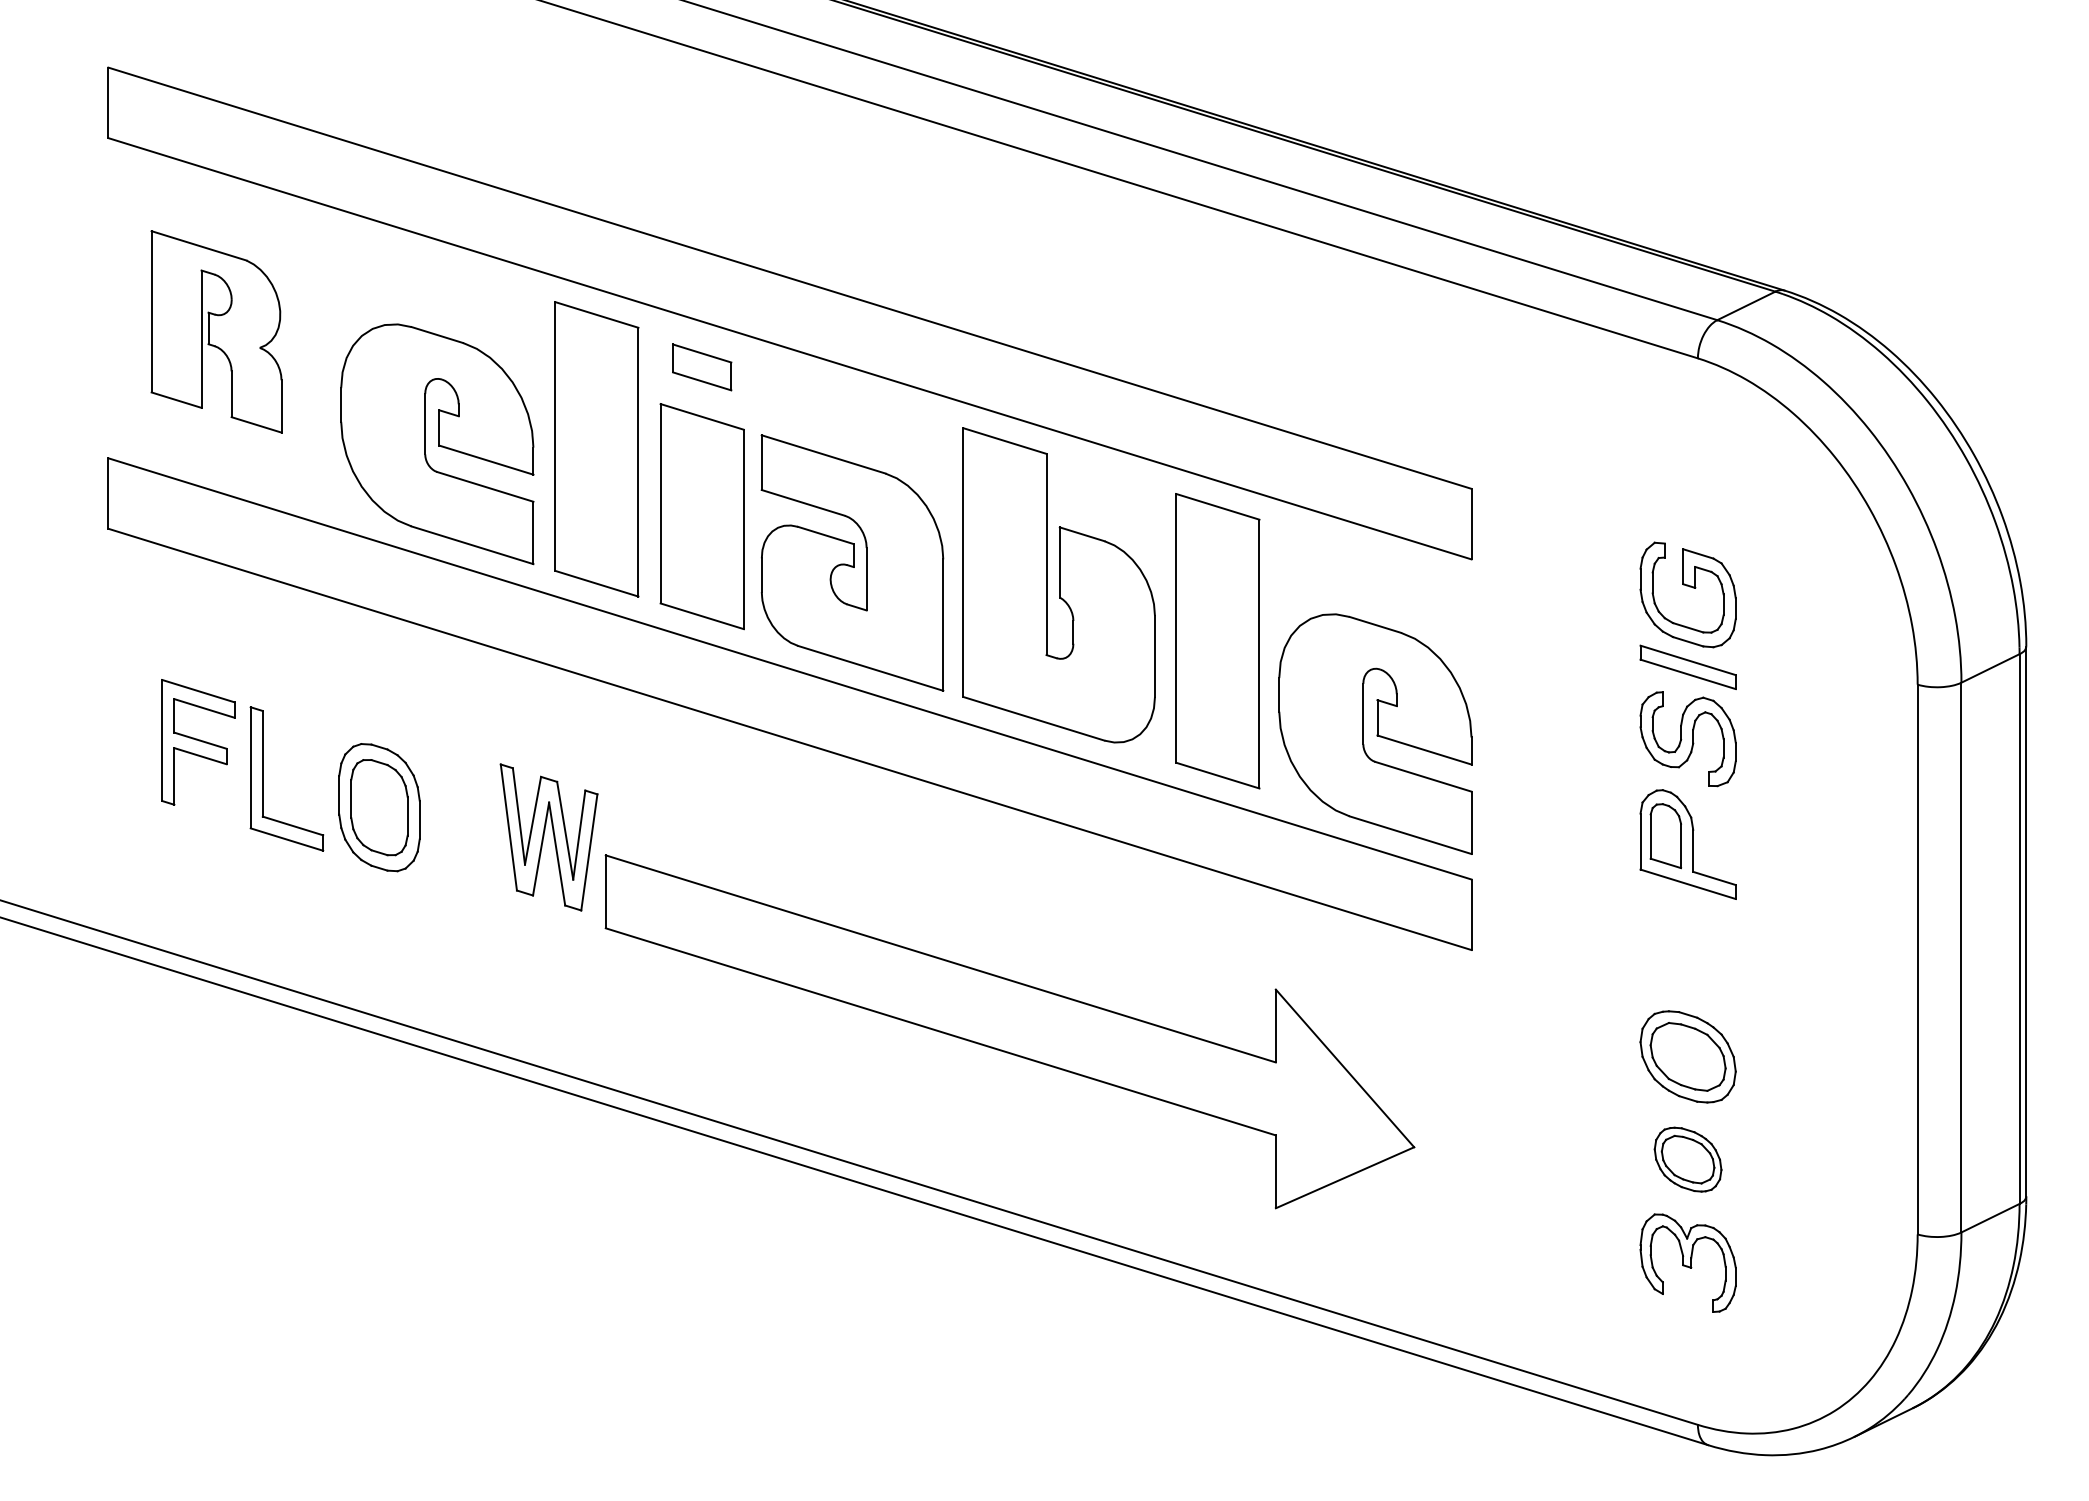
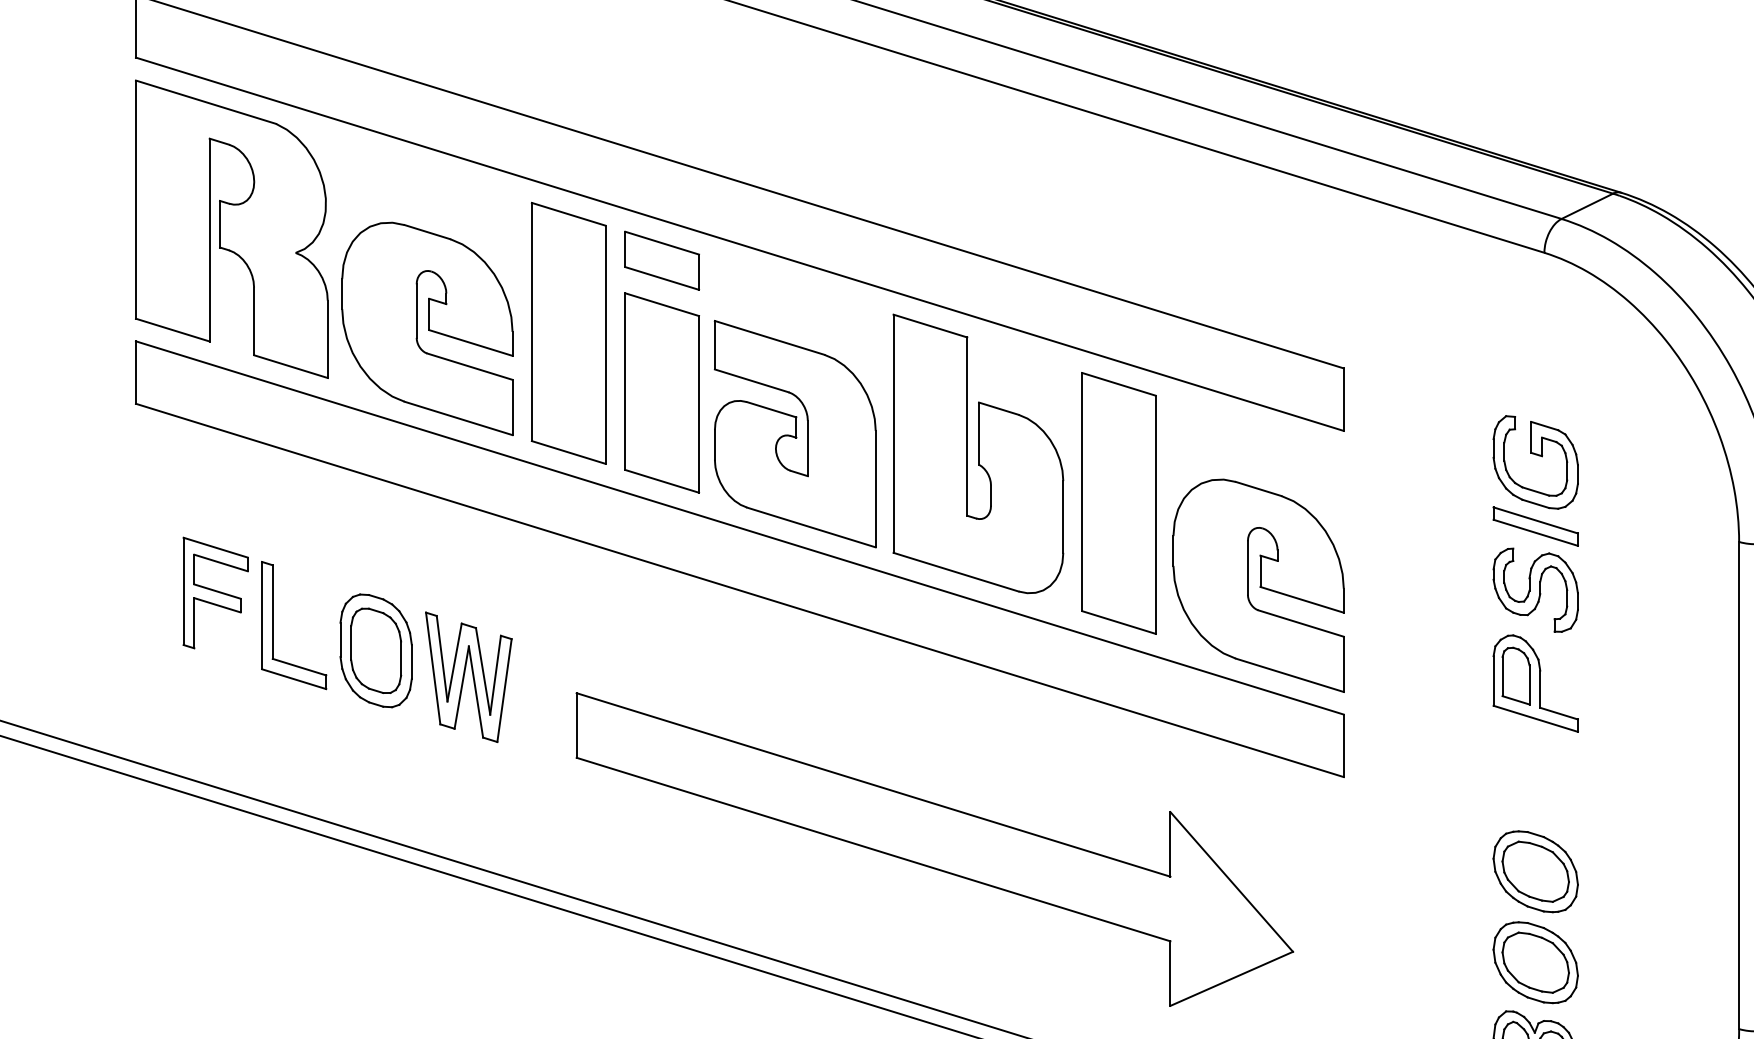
part: (216, 331) -> (231, 228), size x1.67
part: (701, 367) -> (661, 260), size x1.43
part: (548, 837) -> (468, 677), moved
part: (1687, 1159) -> (1535, 962), size x1.43

